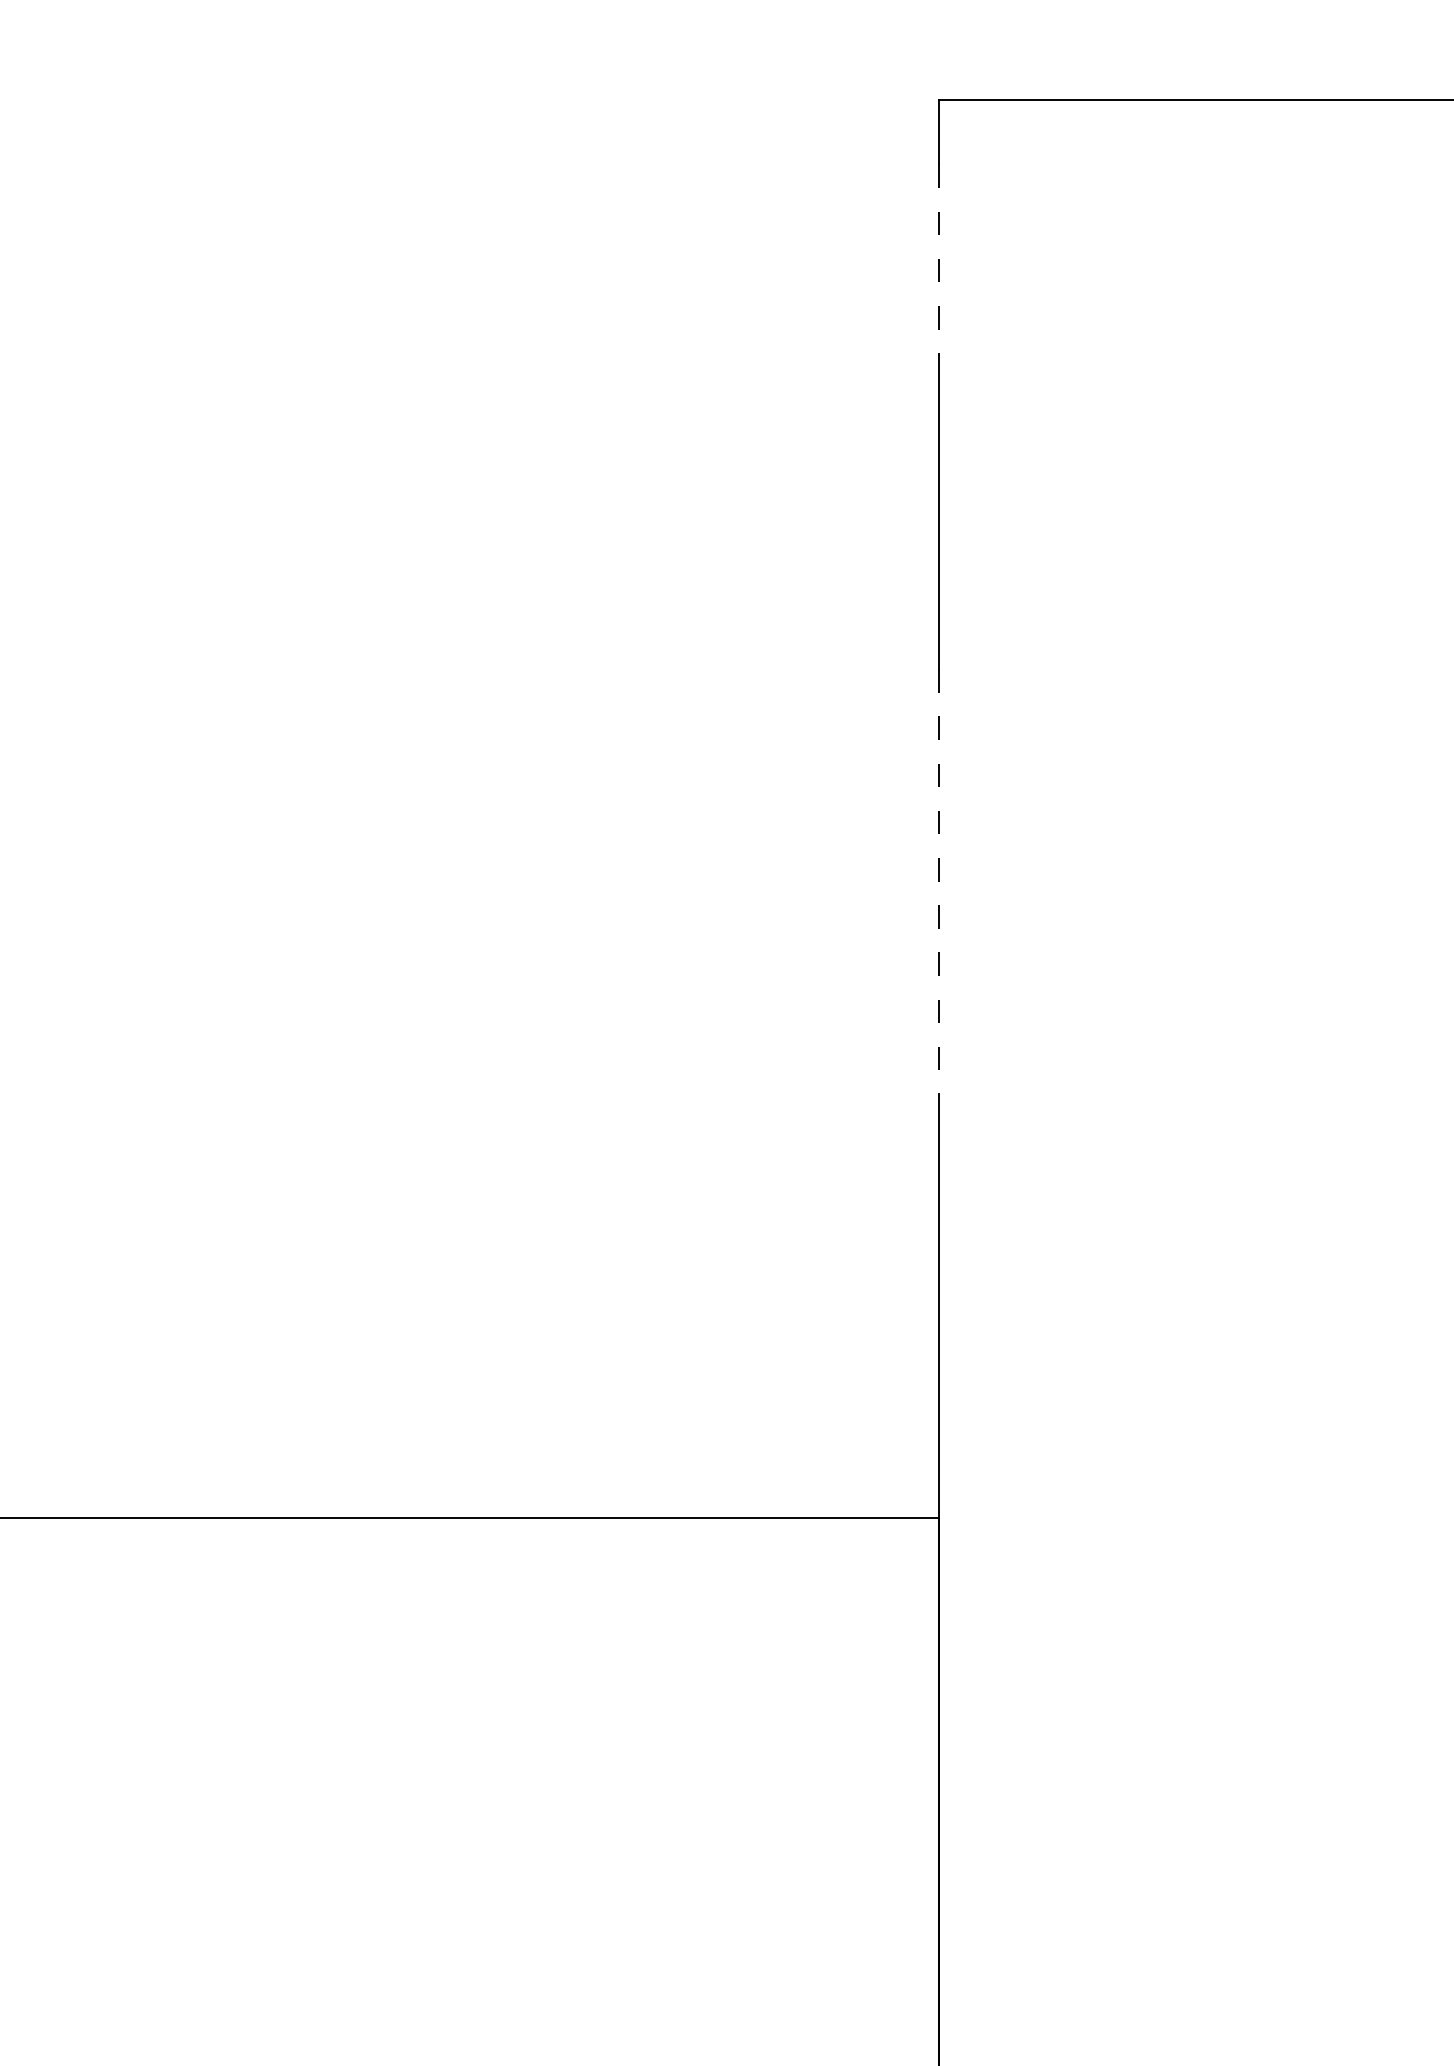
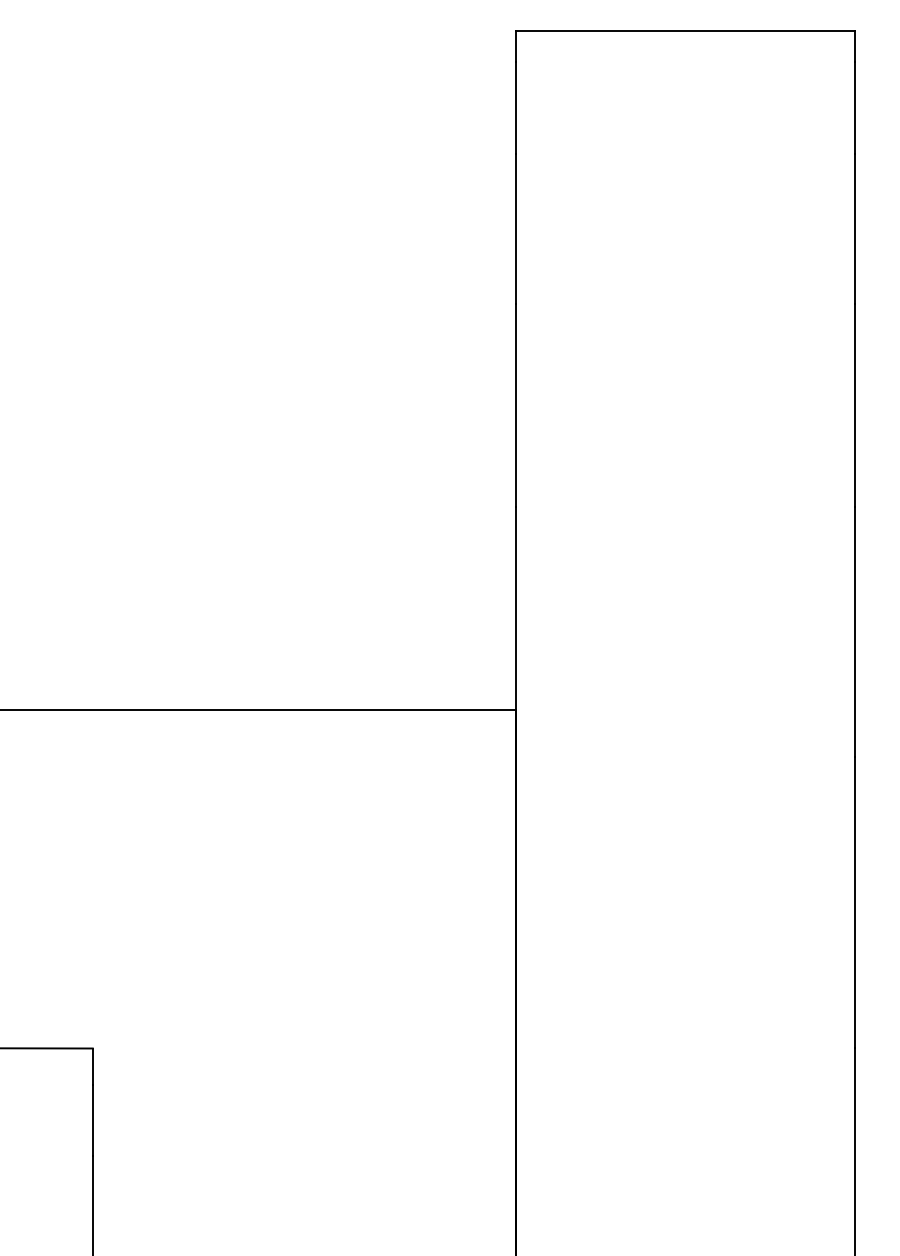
line: (939, 259) -> (516, 107), dashed -> solid
line: (939, 882) -> (516, 405), dashed -> solid

